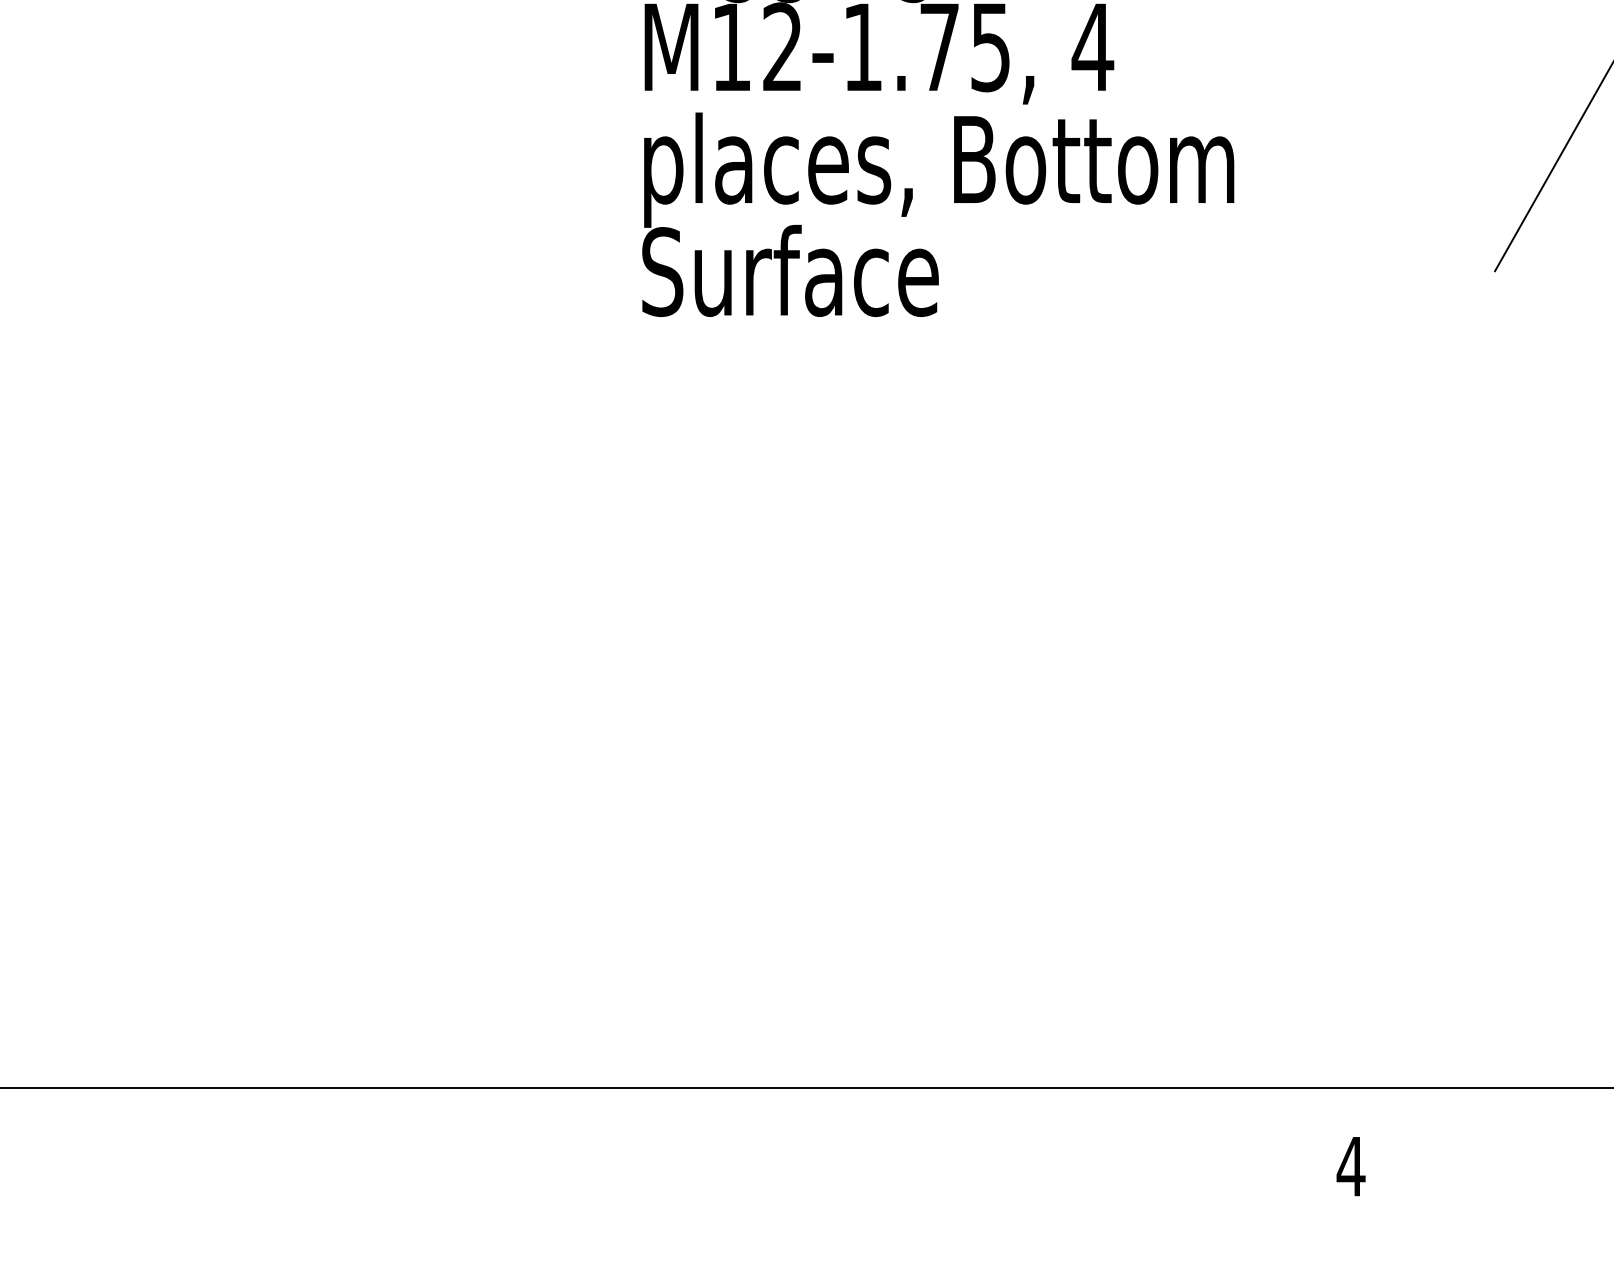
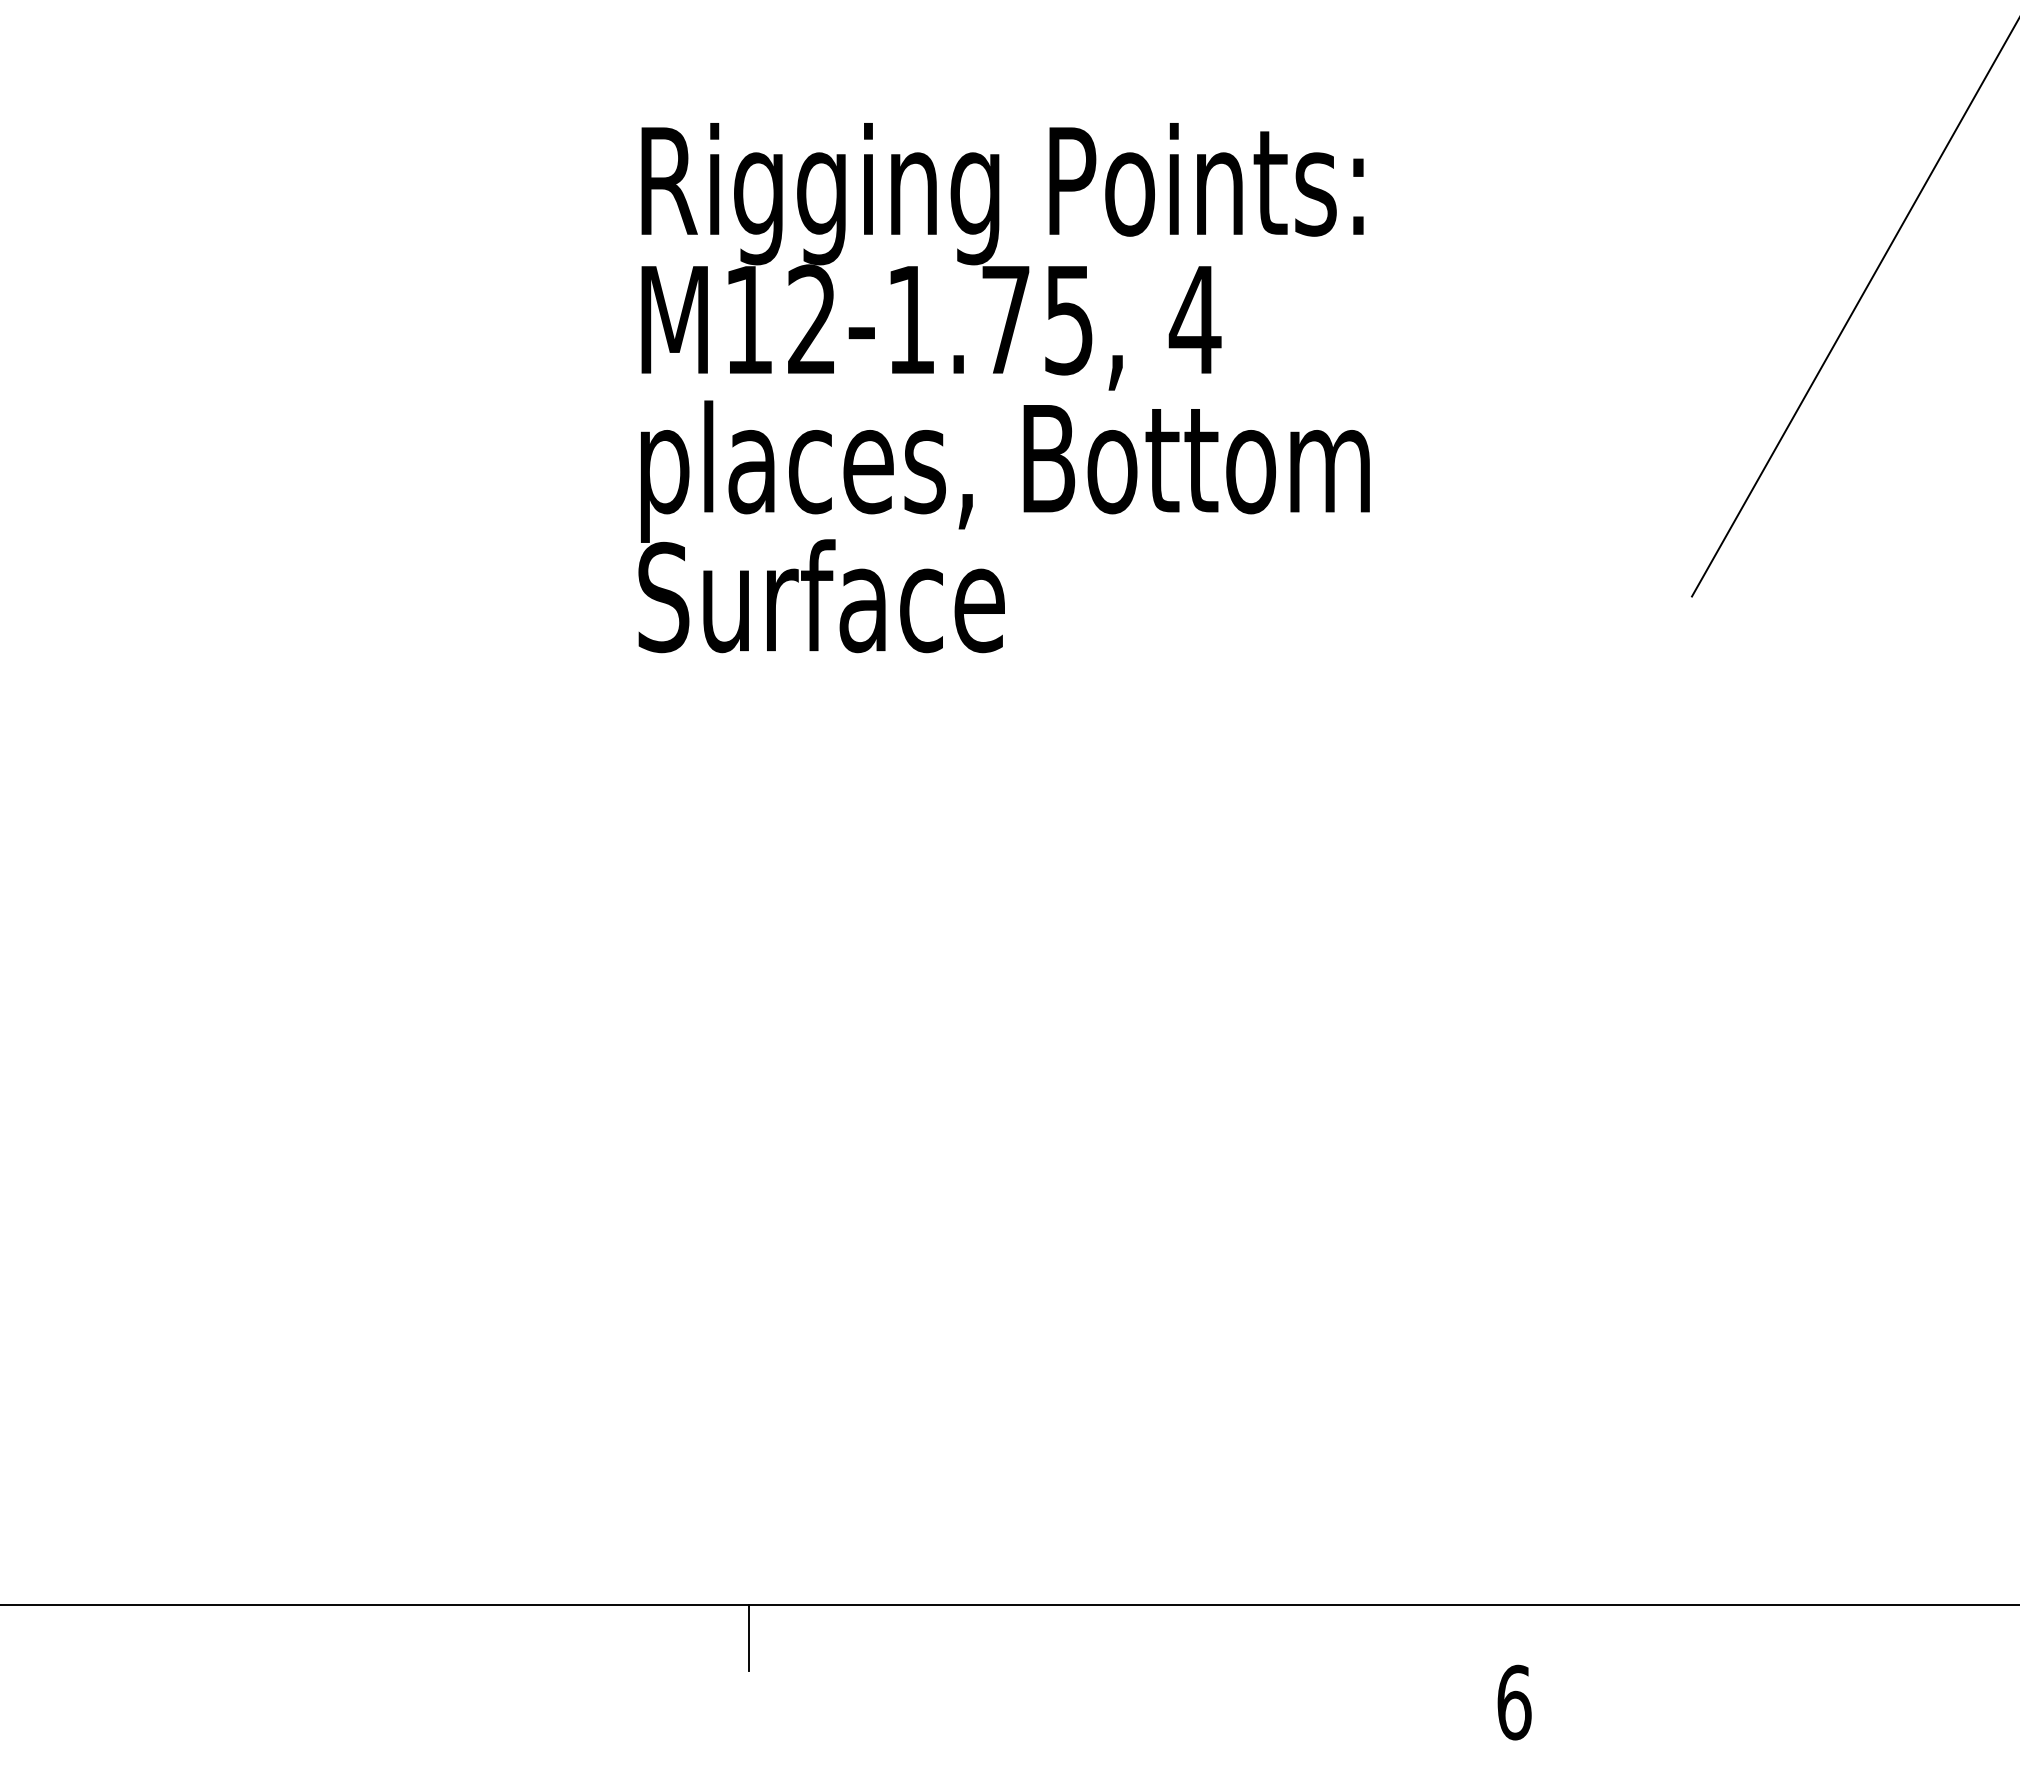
line: (731, 1114) -> (748, 1638), added
text: (1351, 1166) -> (1514, 1702), 4 -> 6

